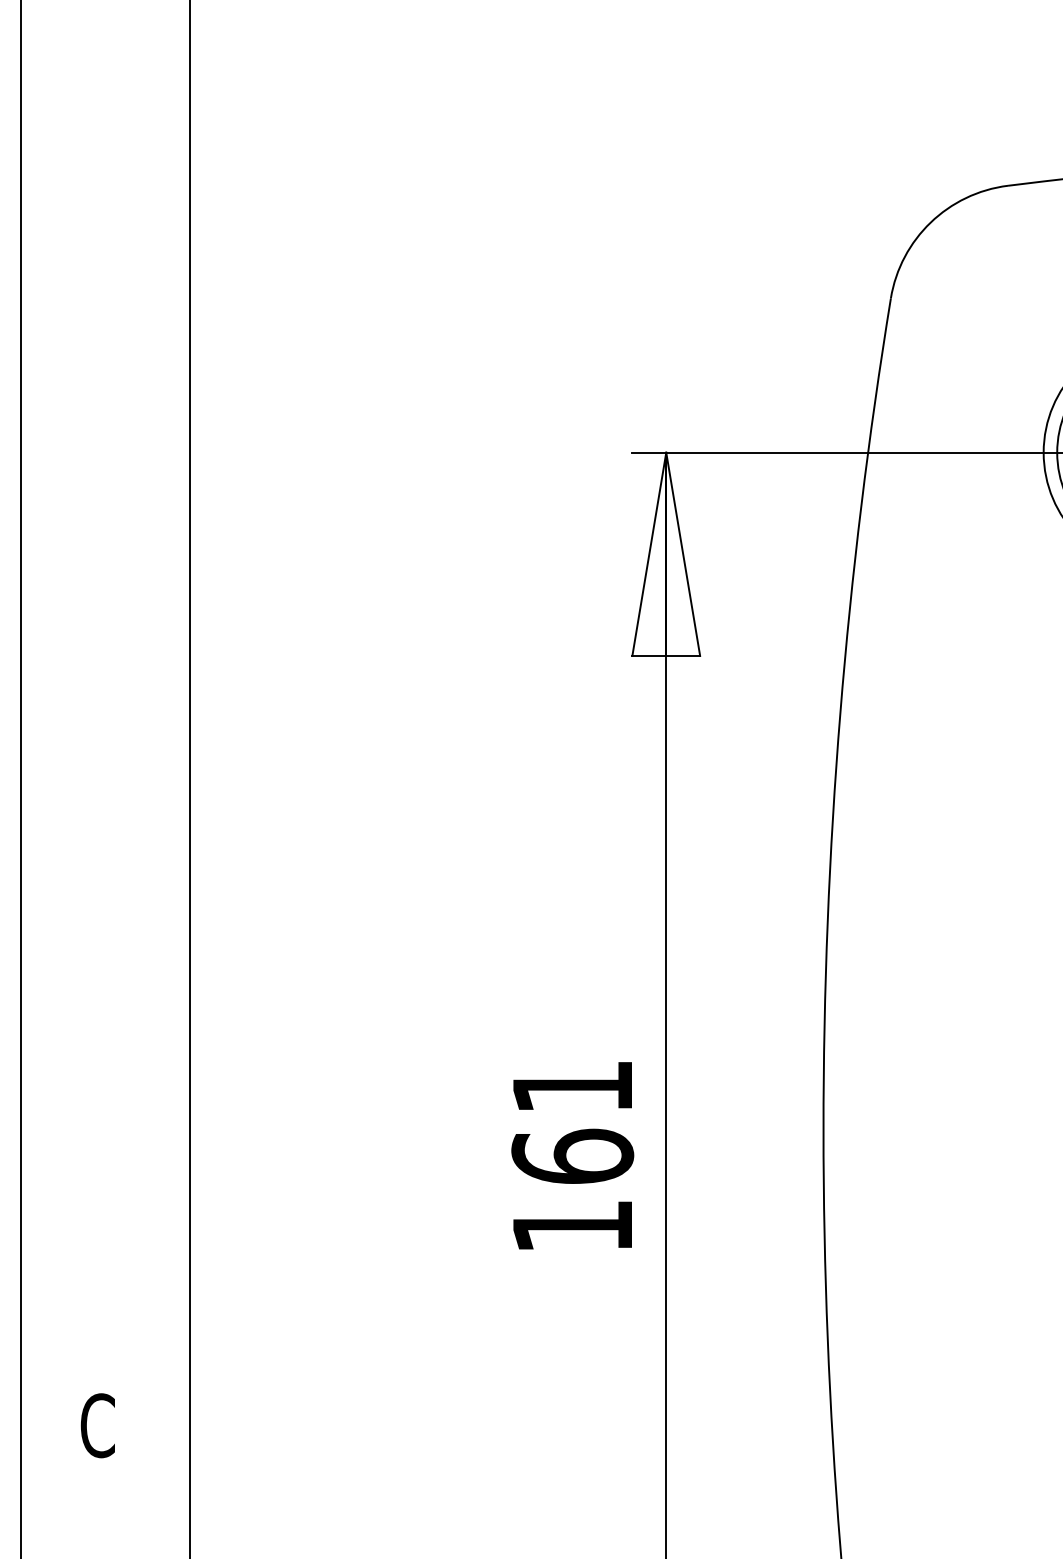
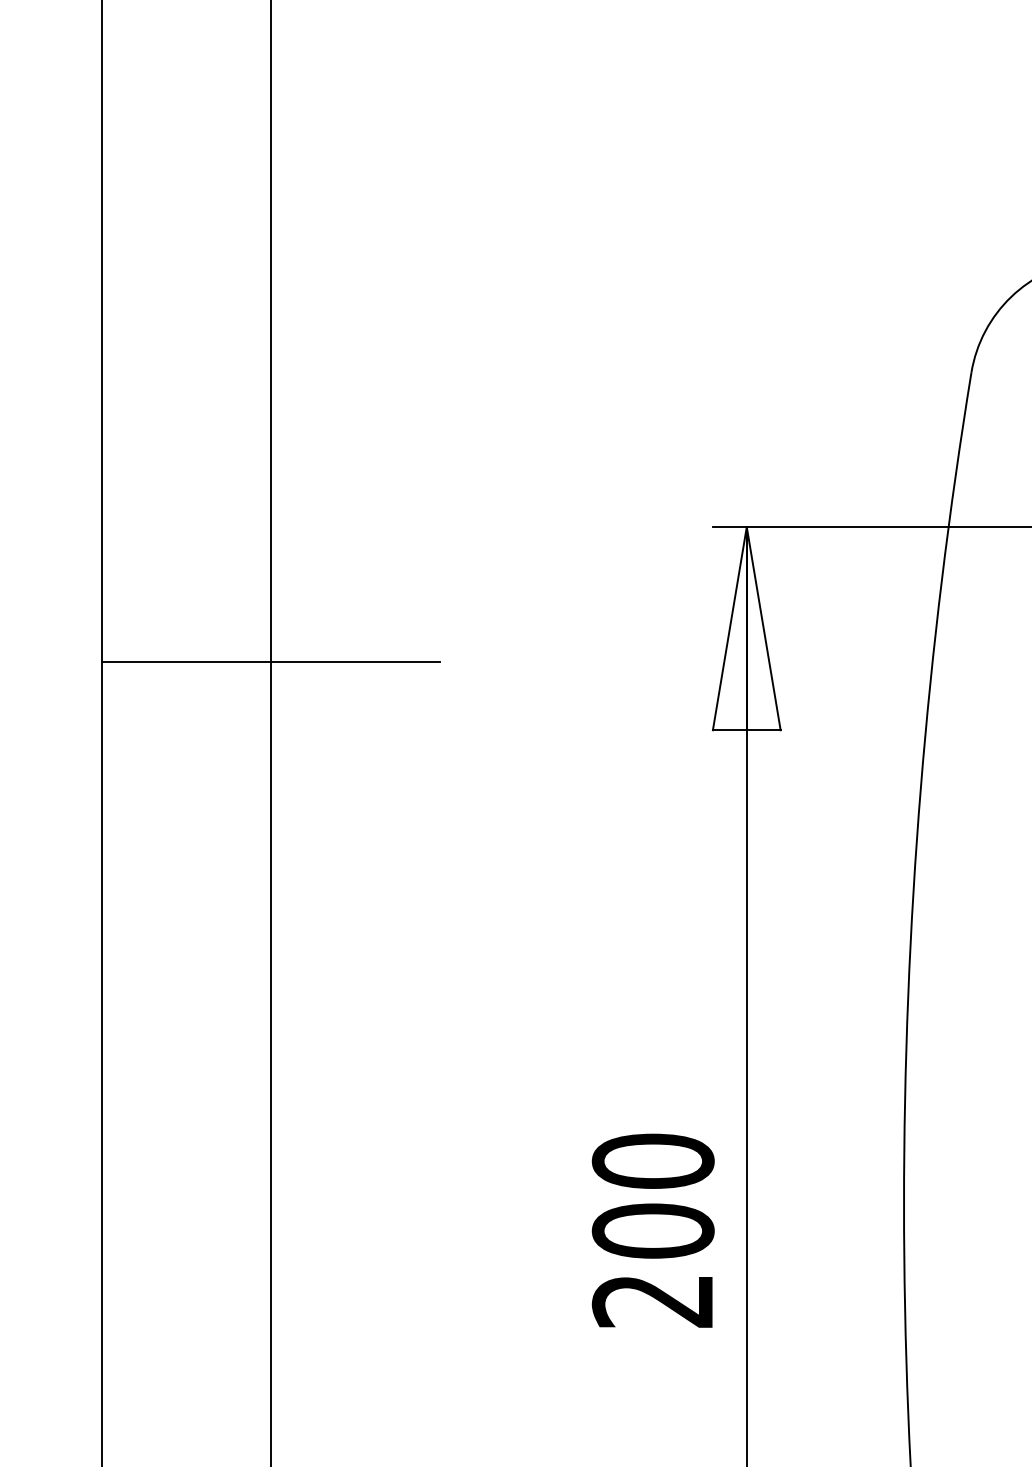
line: (190, 587) -> (271, 661), added
text: (572, 1156) -> (653, 1230), 161 -> 200

